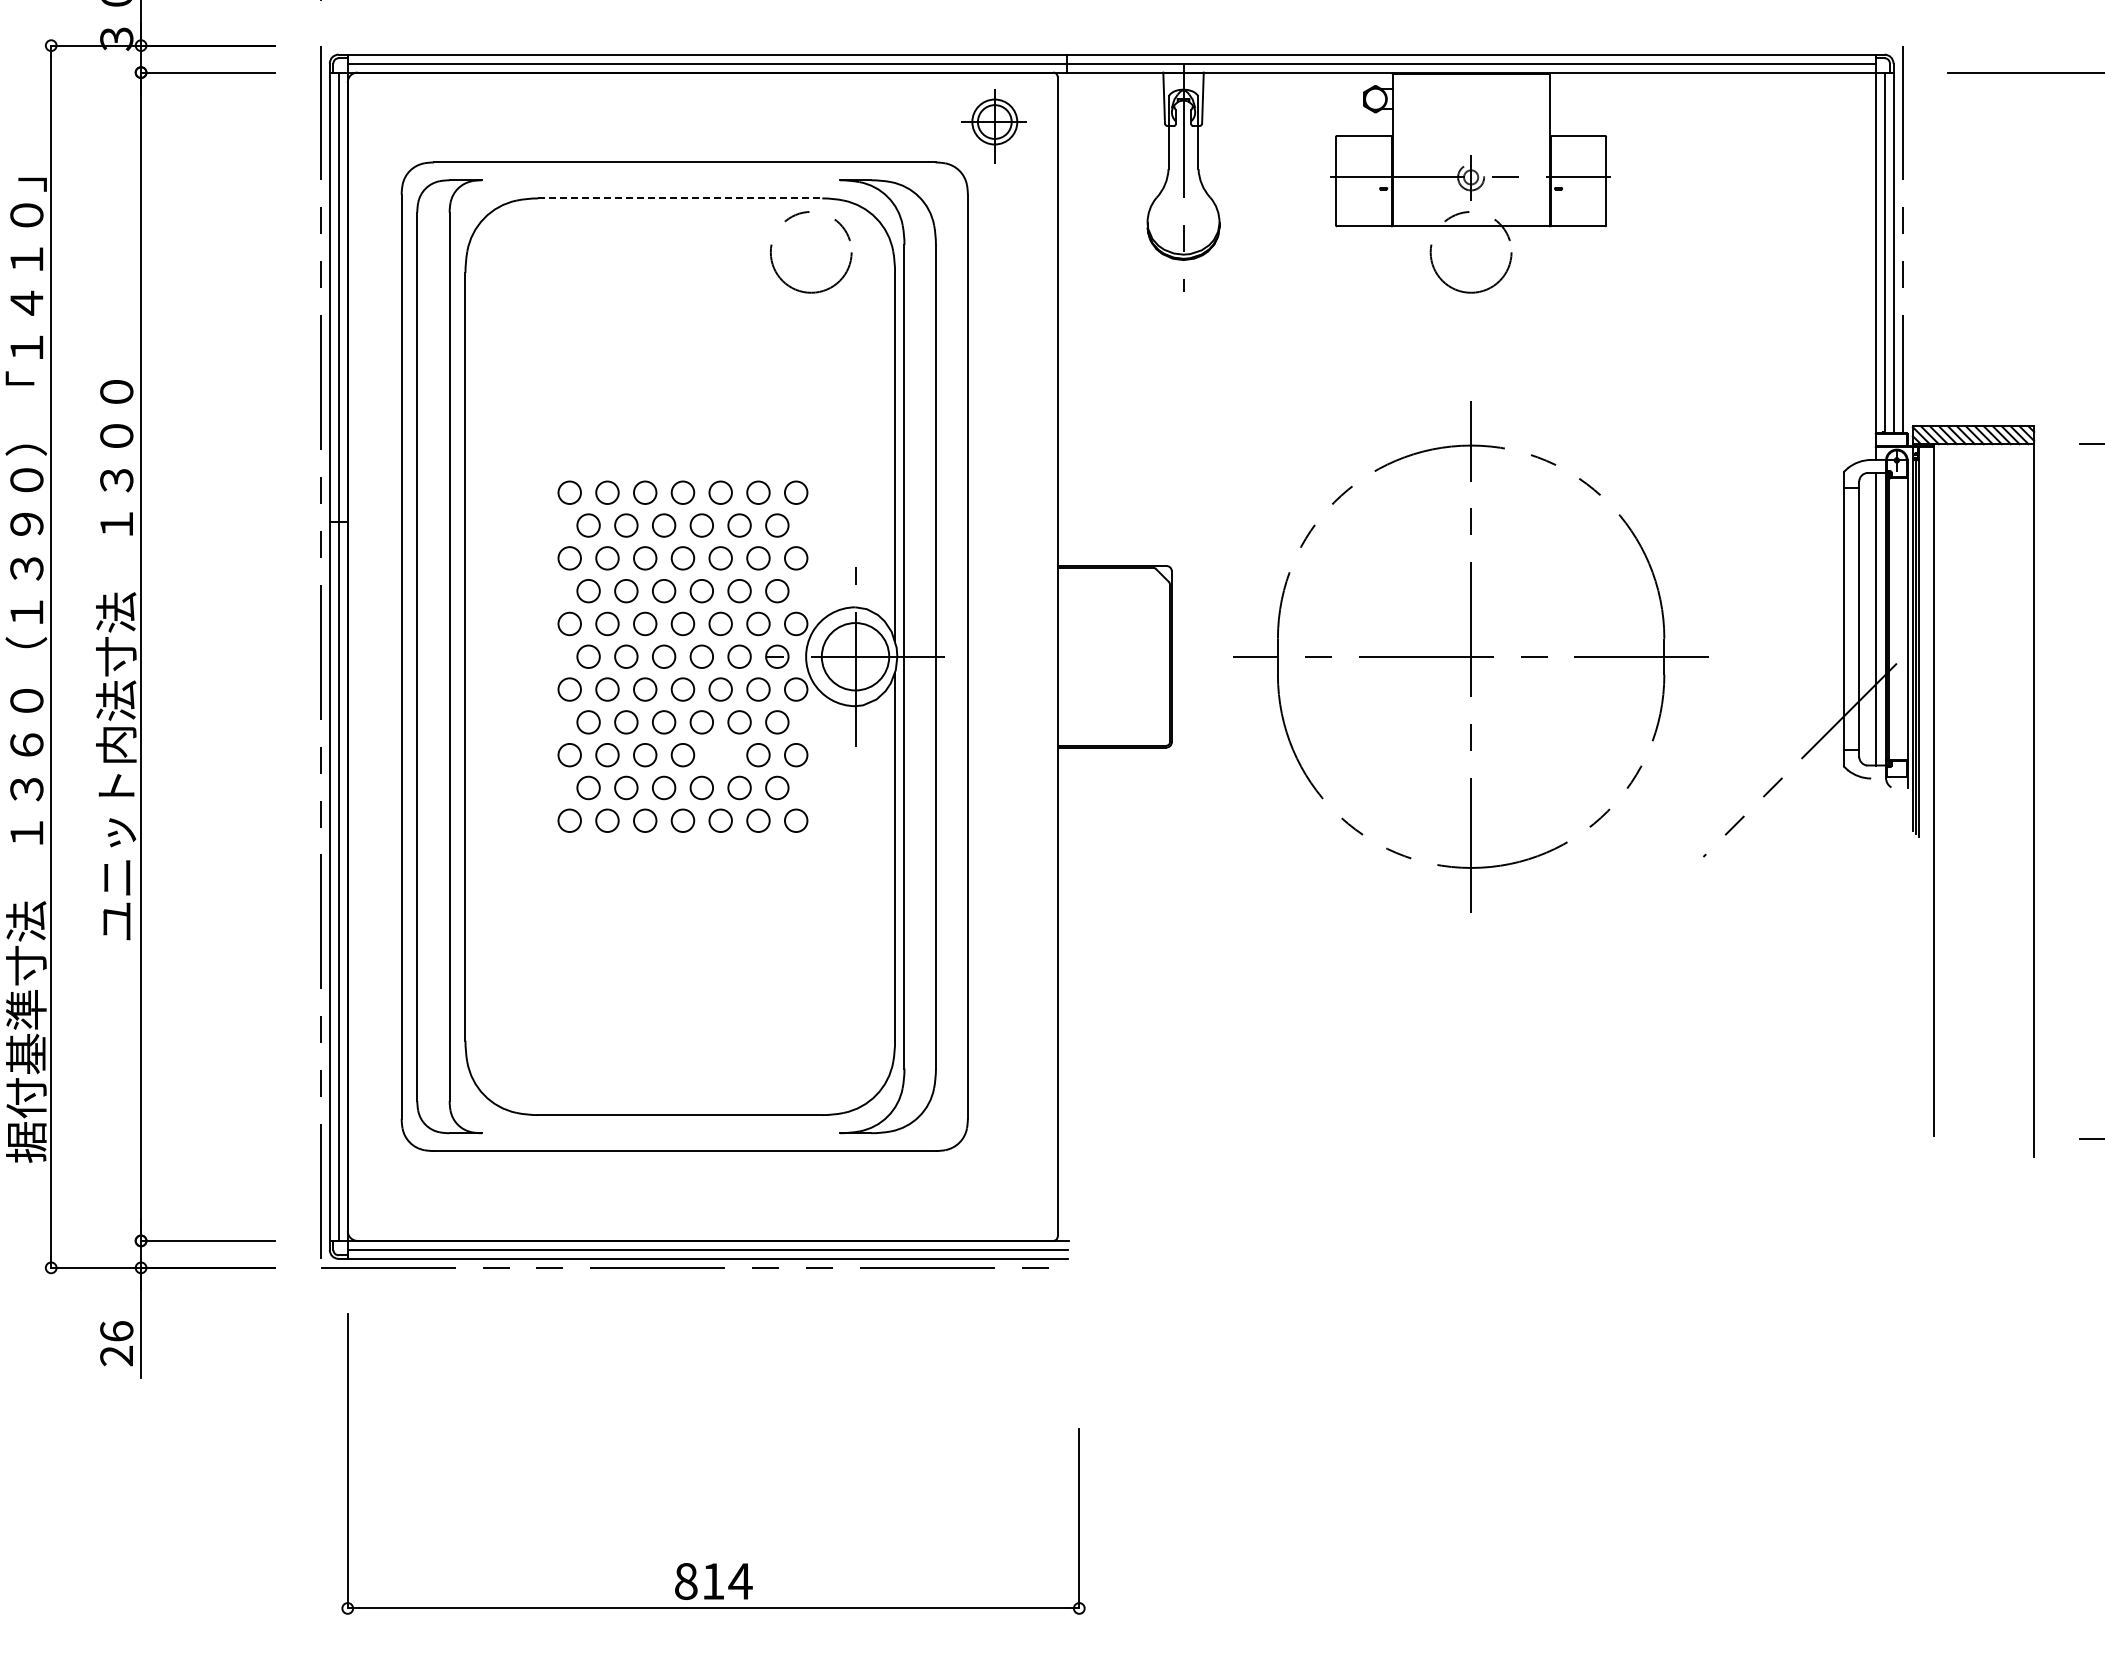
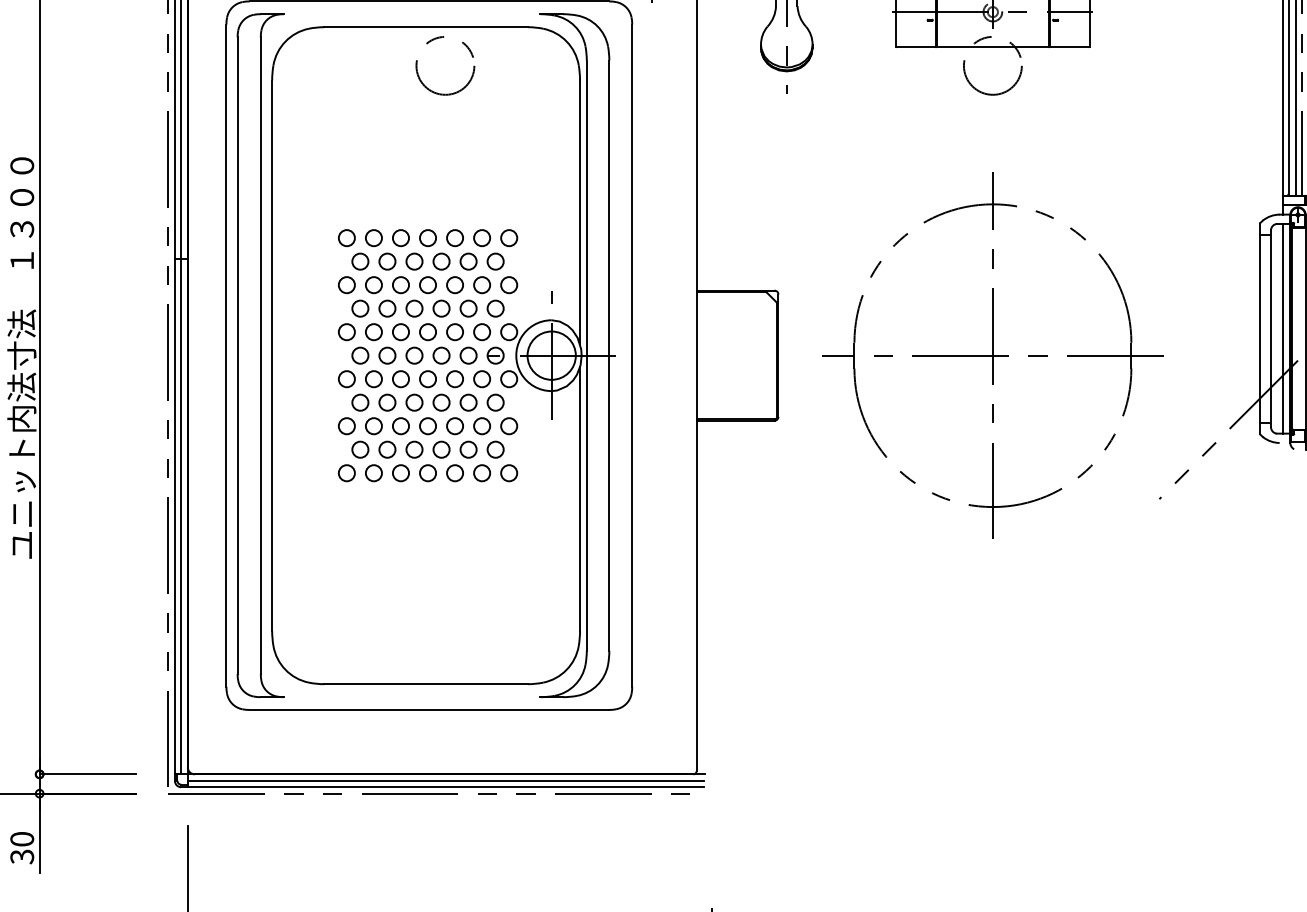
line: (680, 198) -> (426, 27), dashed -> solid
circle: (810, 252) -> (444, 65), moved
circle: (720, 755) -> (454, 426), added
text: (116, 1343) -> (22, 847), 26 -> 30

